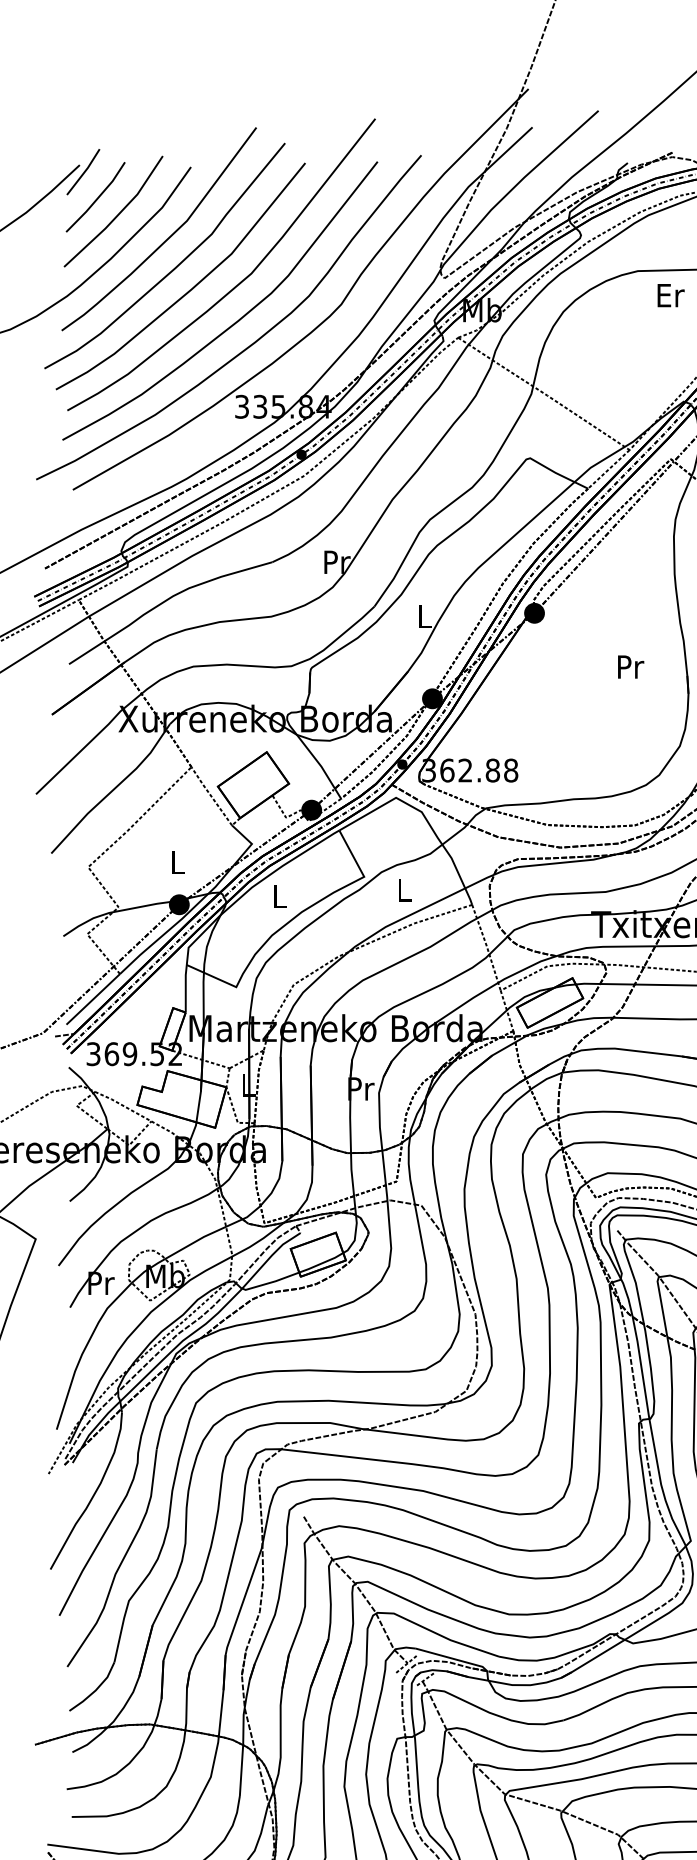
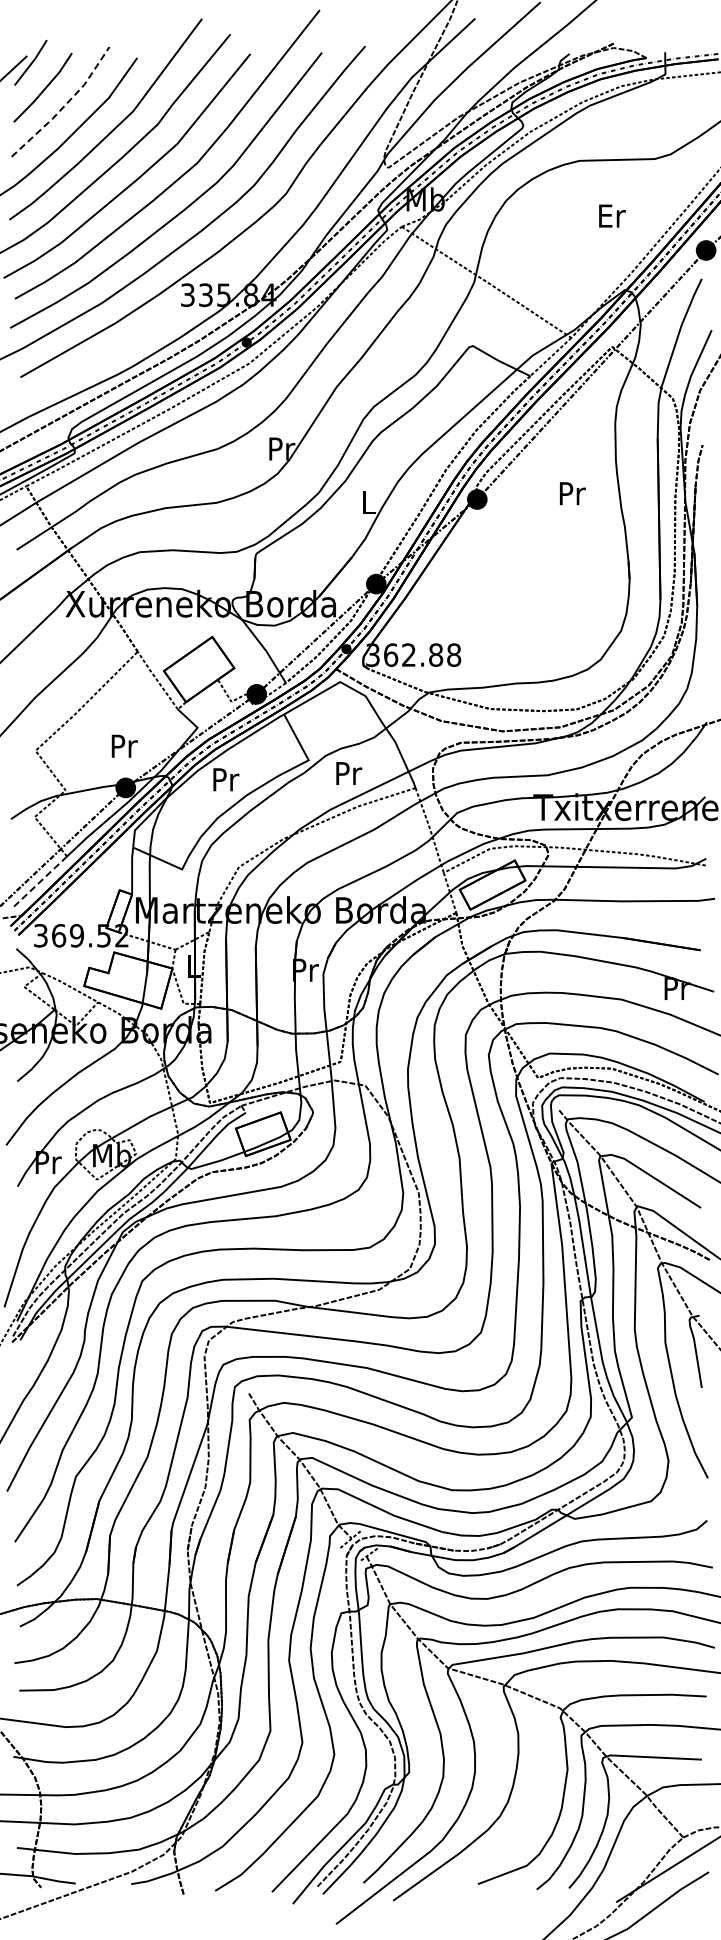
line: (118, 215) -> (65, 105), solid -> dashed
text: (671, 295) -> (612, 215), moved
text: (630, 666) -> (572, 493), moved
text: (178, 861) -> (124, 745), L -> Pr
text: (405, 890) -> (349, 773), L -> Pr
text: (281, 896) -> (226, 779), L -> Pr
line: (93, 999) -> (40, 881), solid -> dashed

